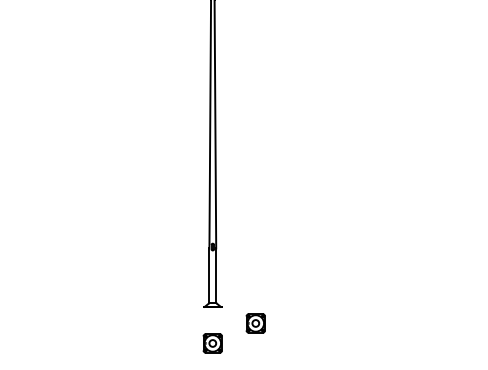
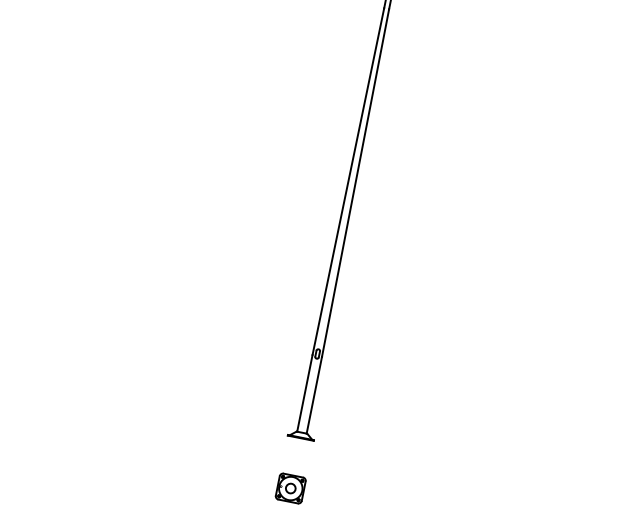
part: (255, 323) -> (355, 472), removed

